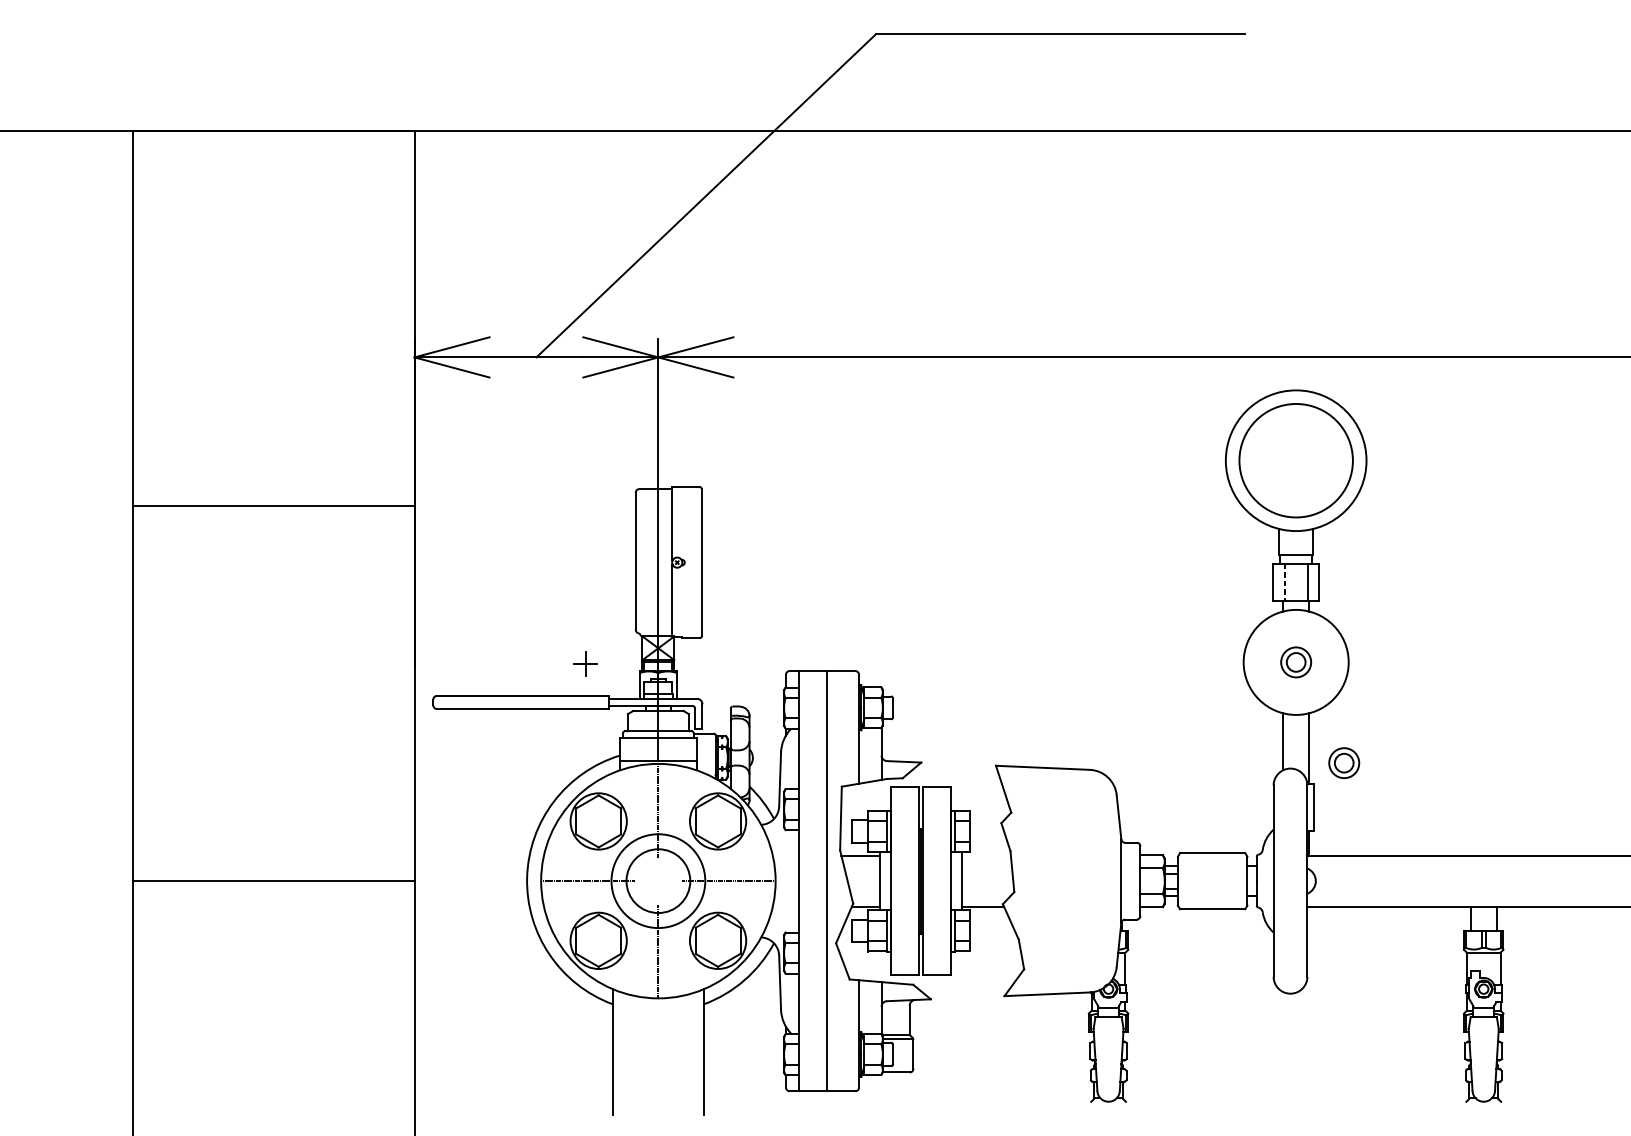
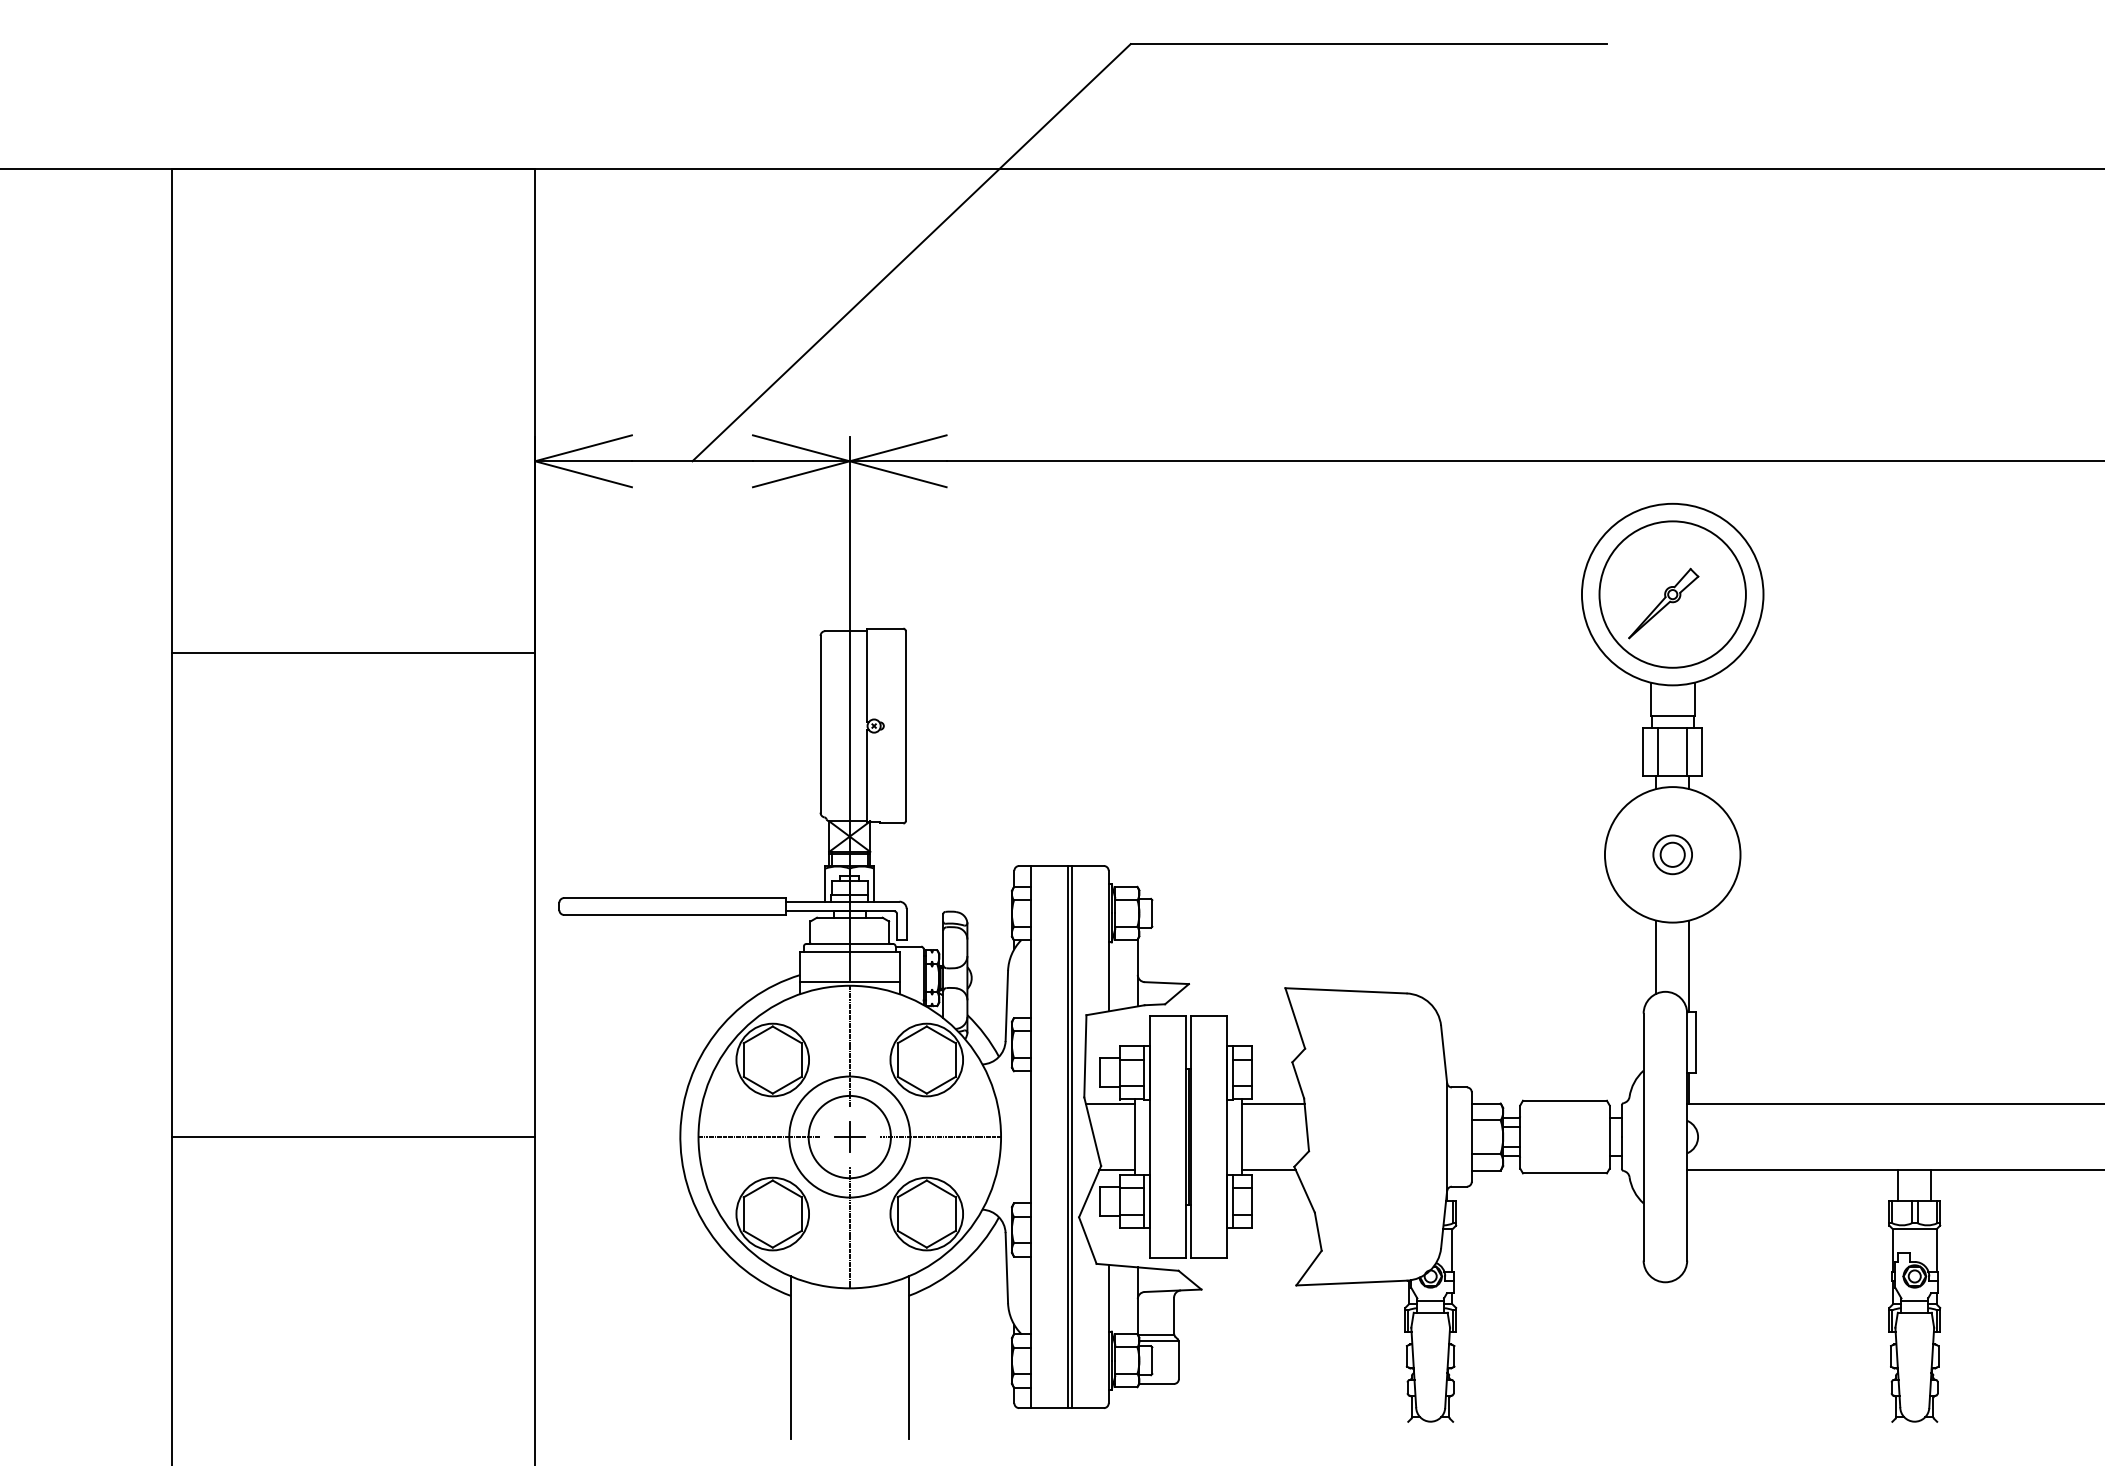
part: (1289, 467) -> (1663, 603), added
line: (1285, 583) -> (1658, 752), dashed -> solid
part: (585, 663) -> (849, 1136), moved
part: (1344, 762) -> (1734, 984), removed
line: (986, 855) -> (1272, 1104), added
line: (831, 880) -> (1072, 1136), added

